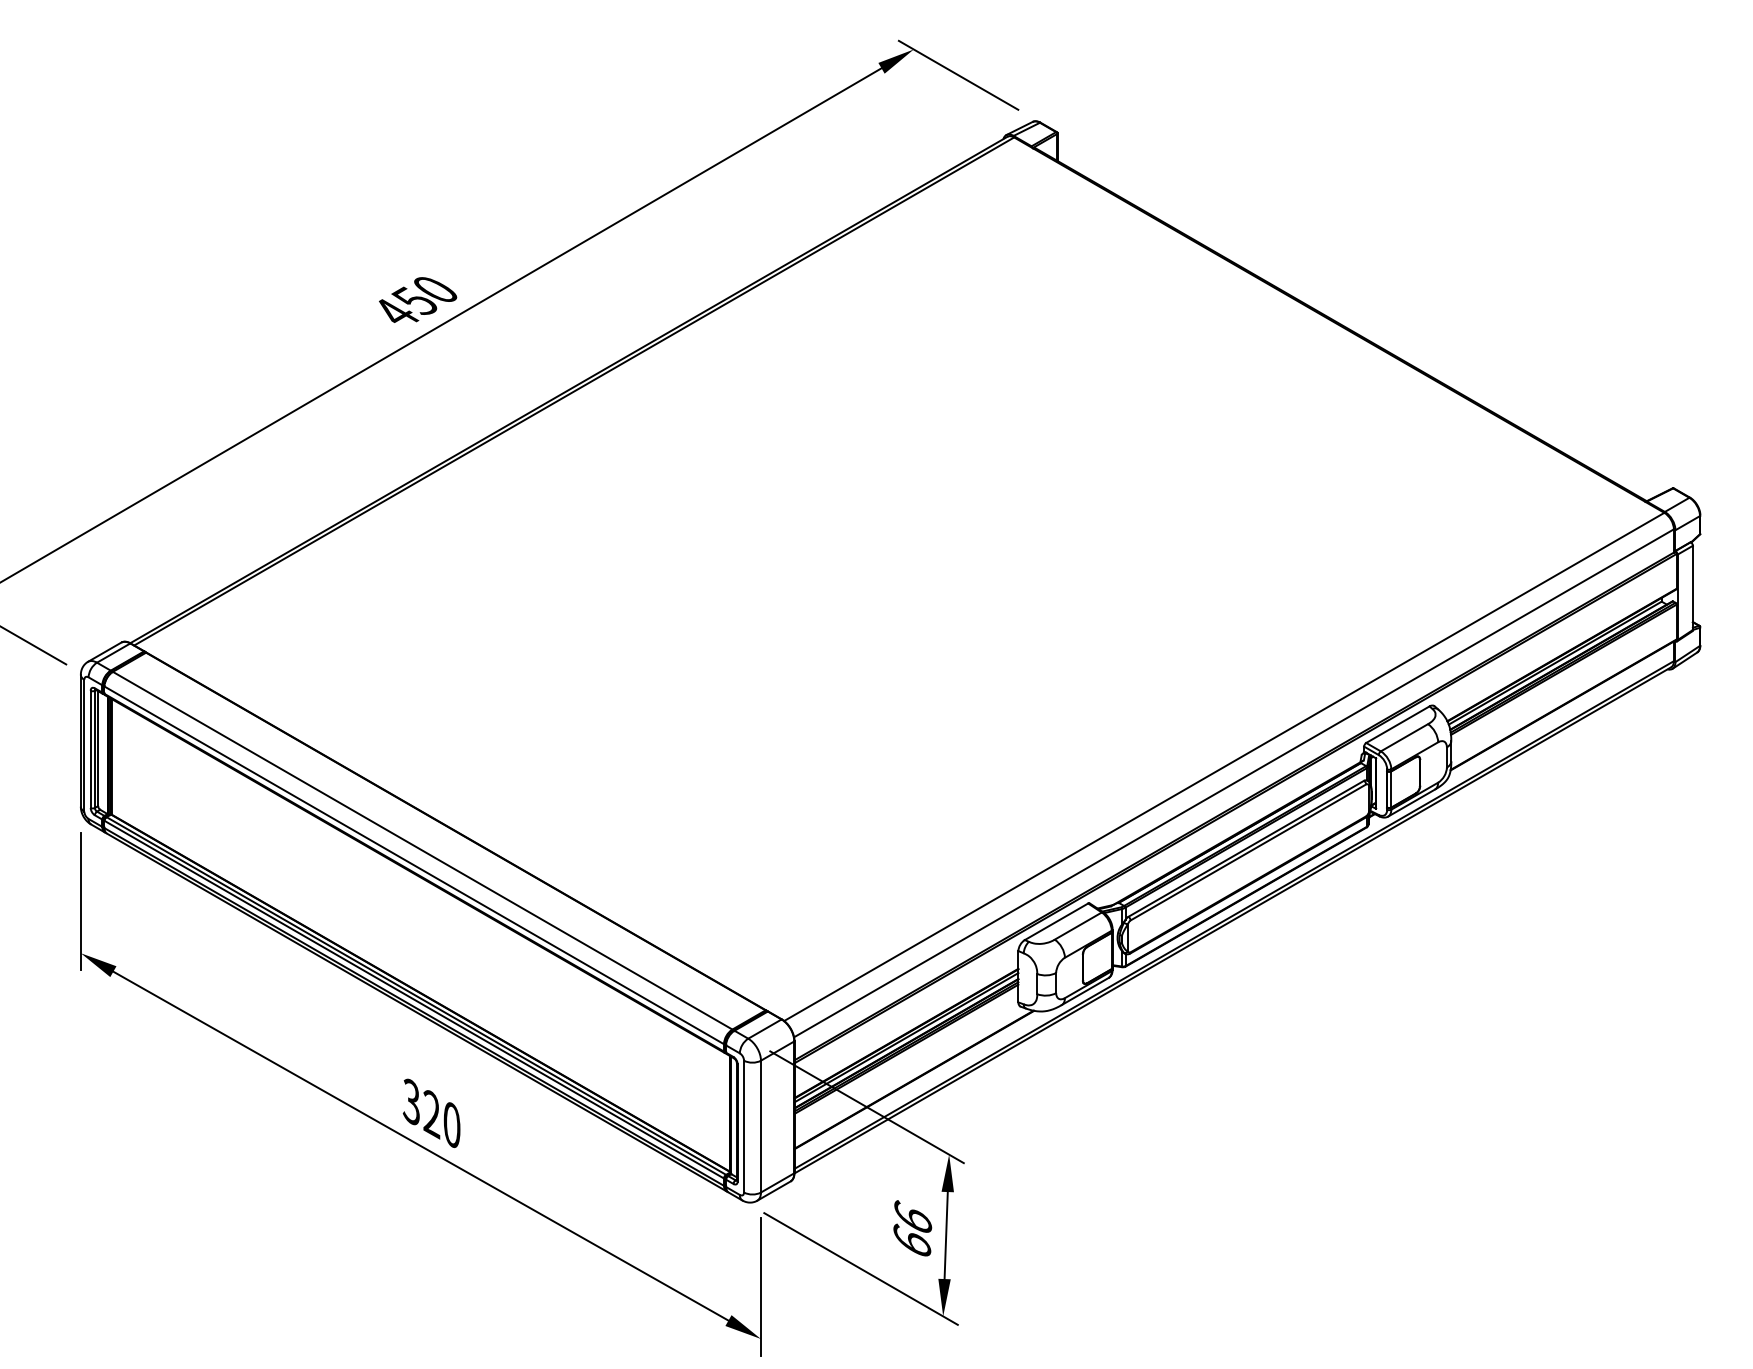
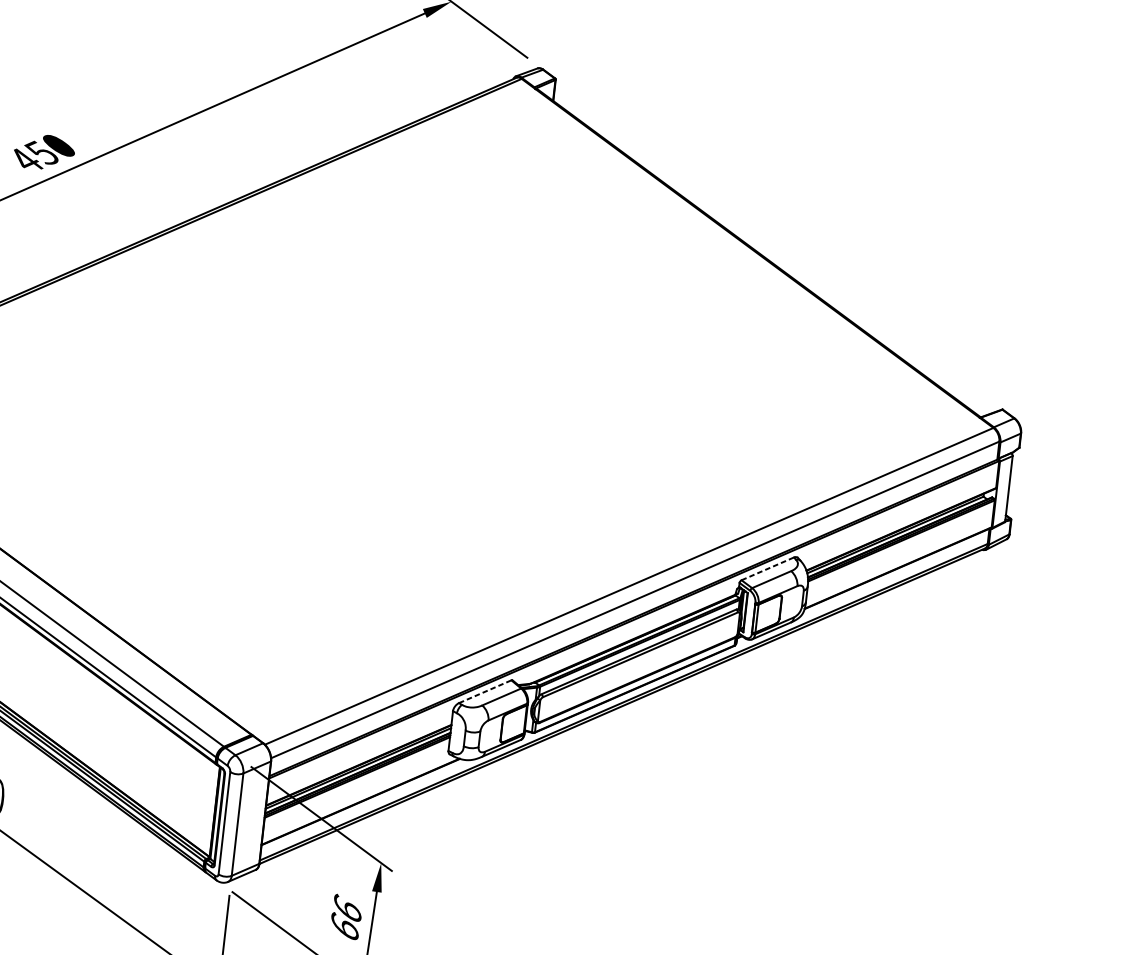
line: (1397, 724) -> (767, 568), solid -> dashed
line: (1056, 921) -> (485, 691), solid -> dashed

